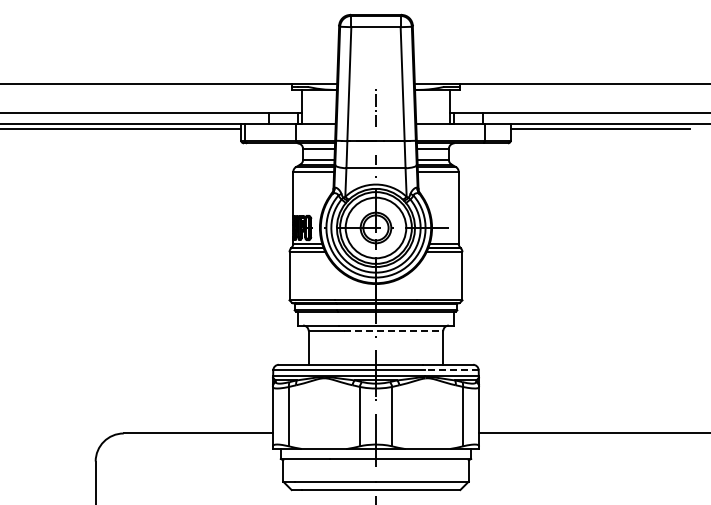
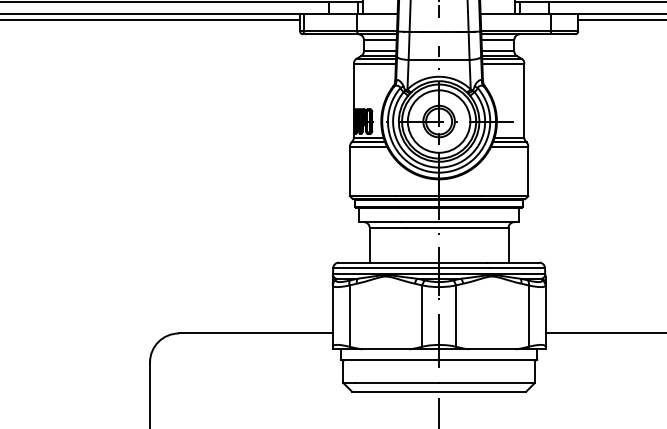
line: (393, 331) -> (457, 228), dashed -> solid
line: (451, 370) -> (516, 268), dashed -> solid

